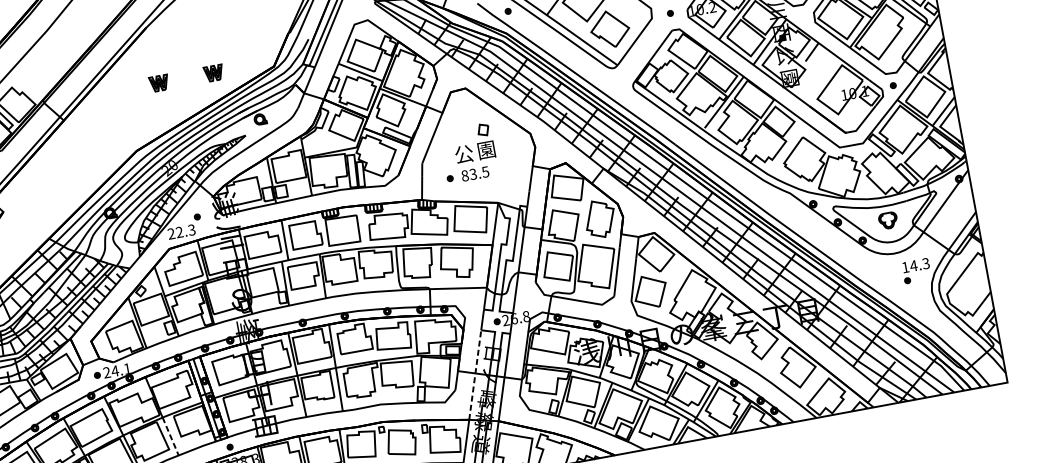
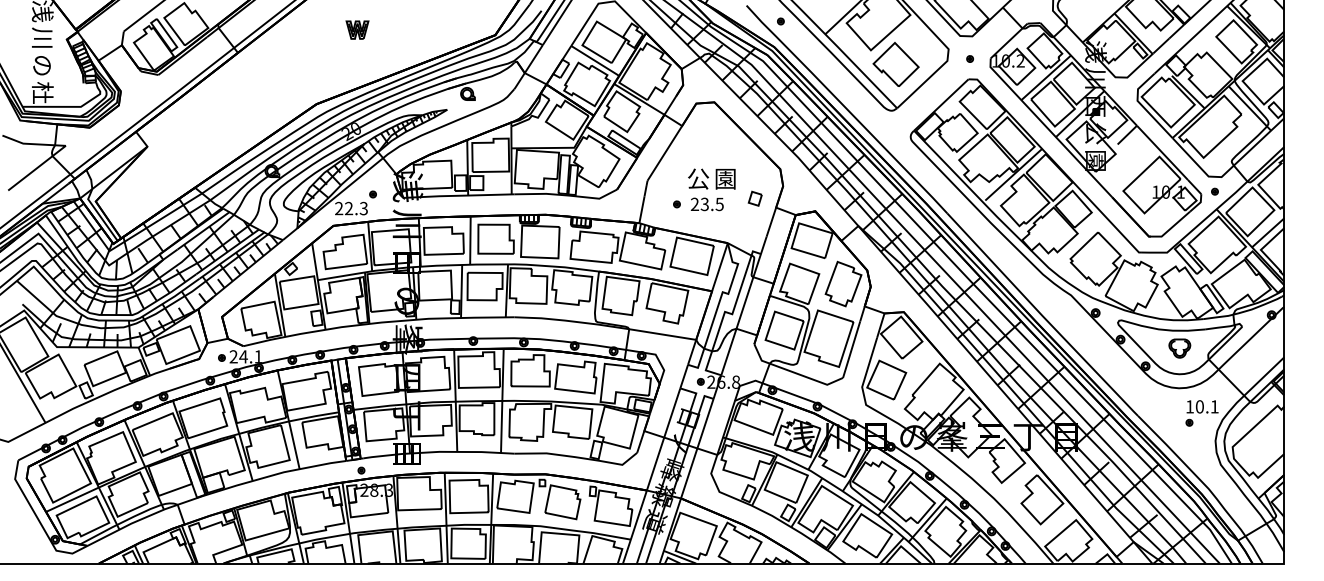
part: (213, 72) -> (423, 29), removed
part: (482, 129) -> (754, 198), moved
text: (464, 176) -> (694, 204), 83.5 -> 23.5
text: (919, 264) -> (1206, 406), 14.3 -> 10.1
line: (475, 375) -> (663, 439), dashed -> solid
line: (170, 436) -> (294, 445), dashed -> solid

